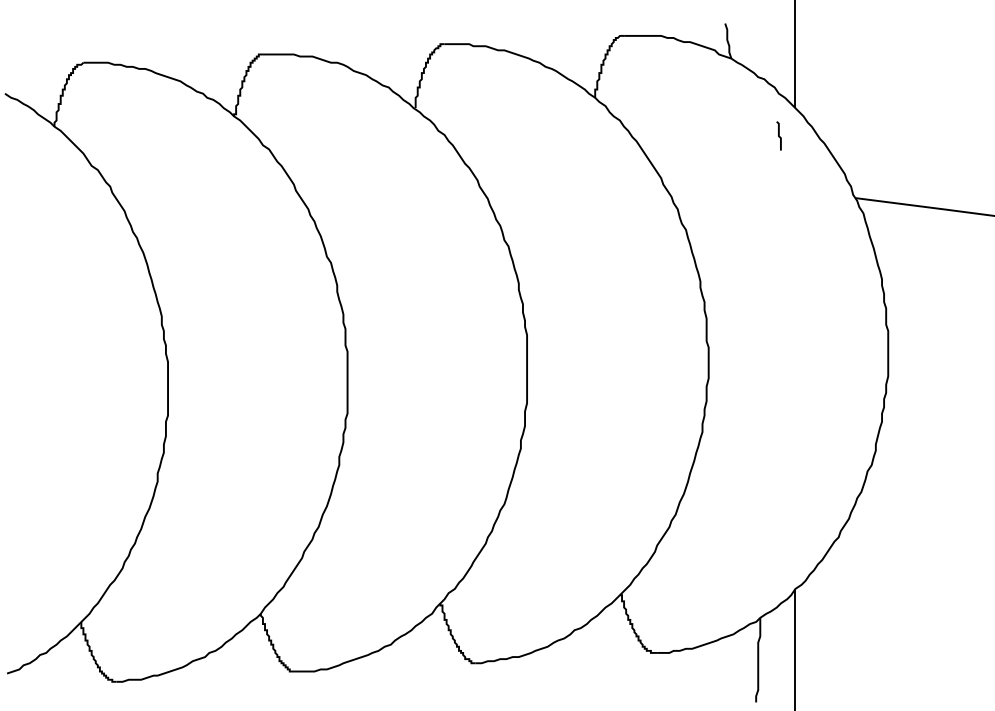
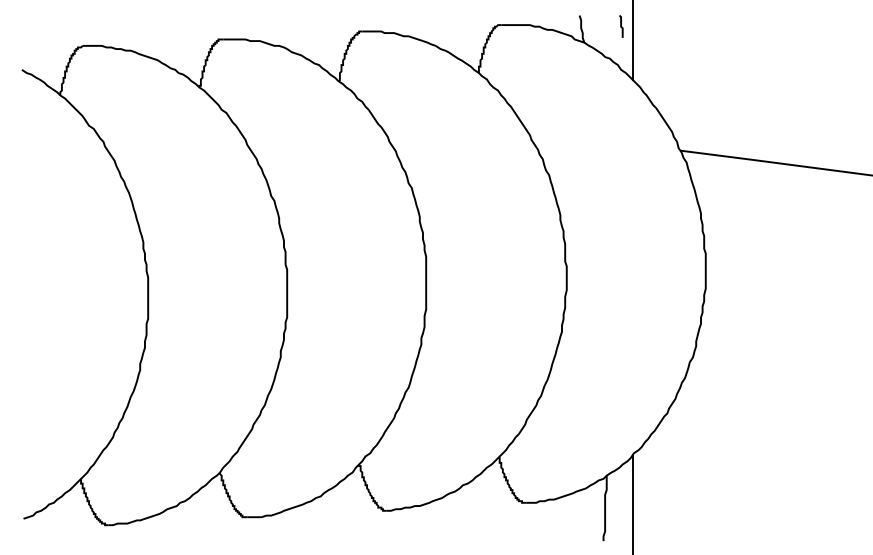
line: (779, 135) -> (621, 26), moved

